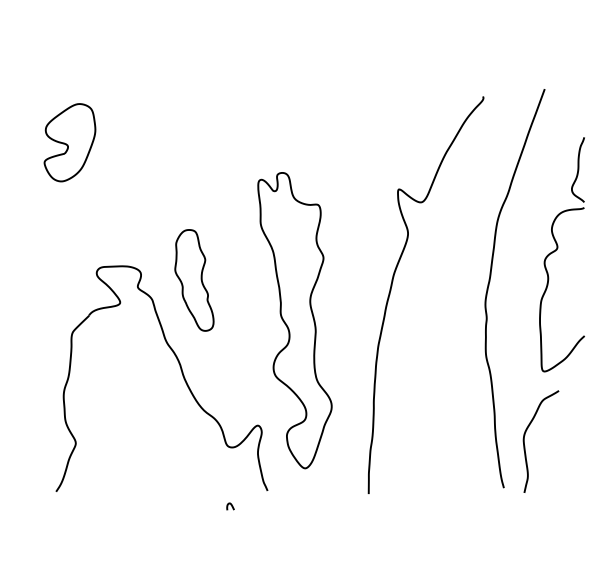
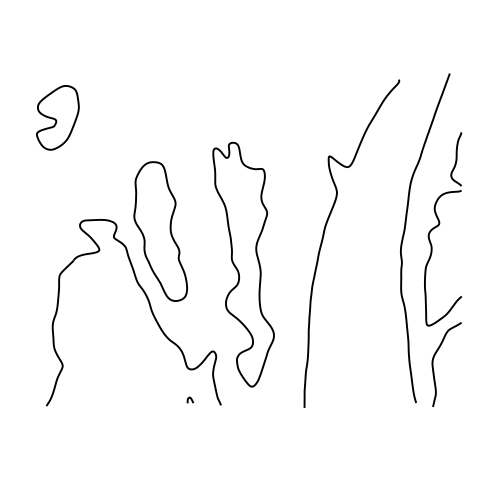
part: (562, 254) -> (443, 229), moved
part: (194, 280) -> (160, 231), size x1.67
curve: (230, 505) -> (190, 399), moved

